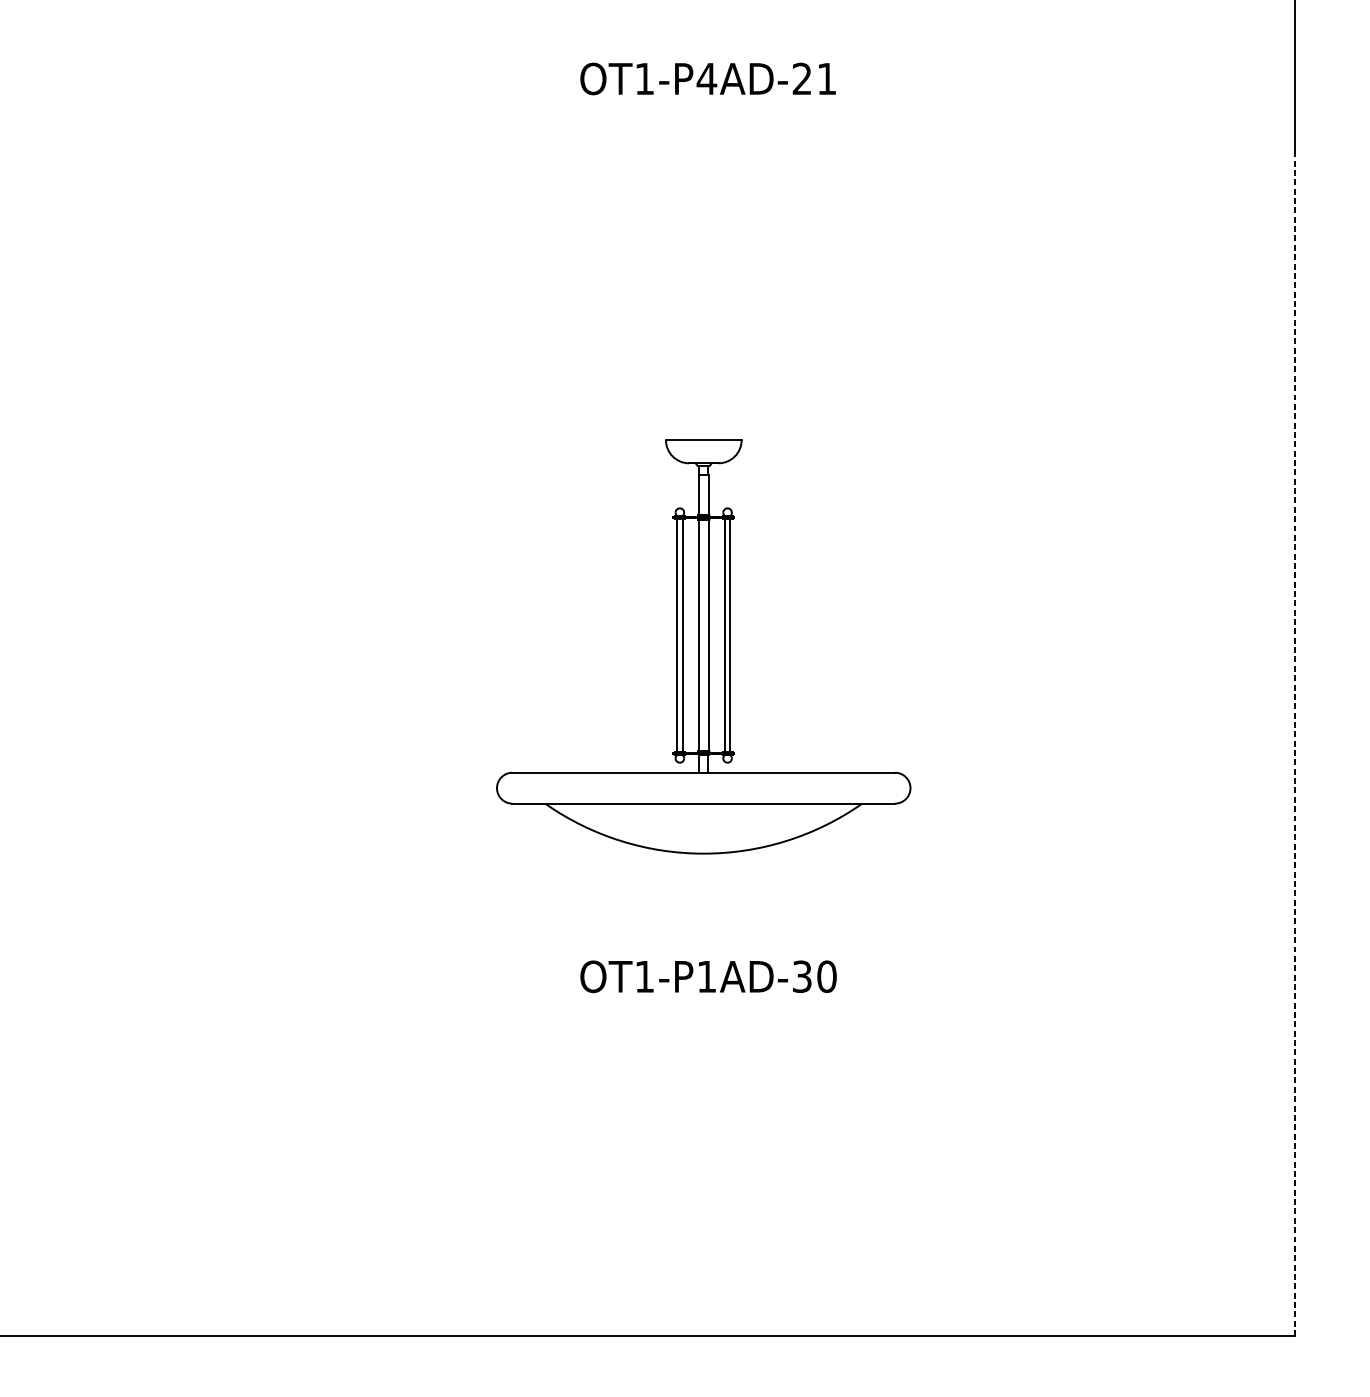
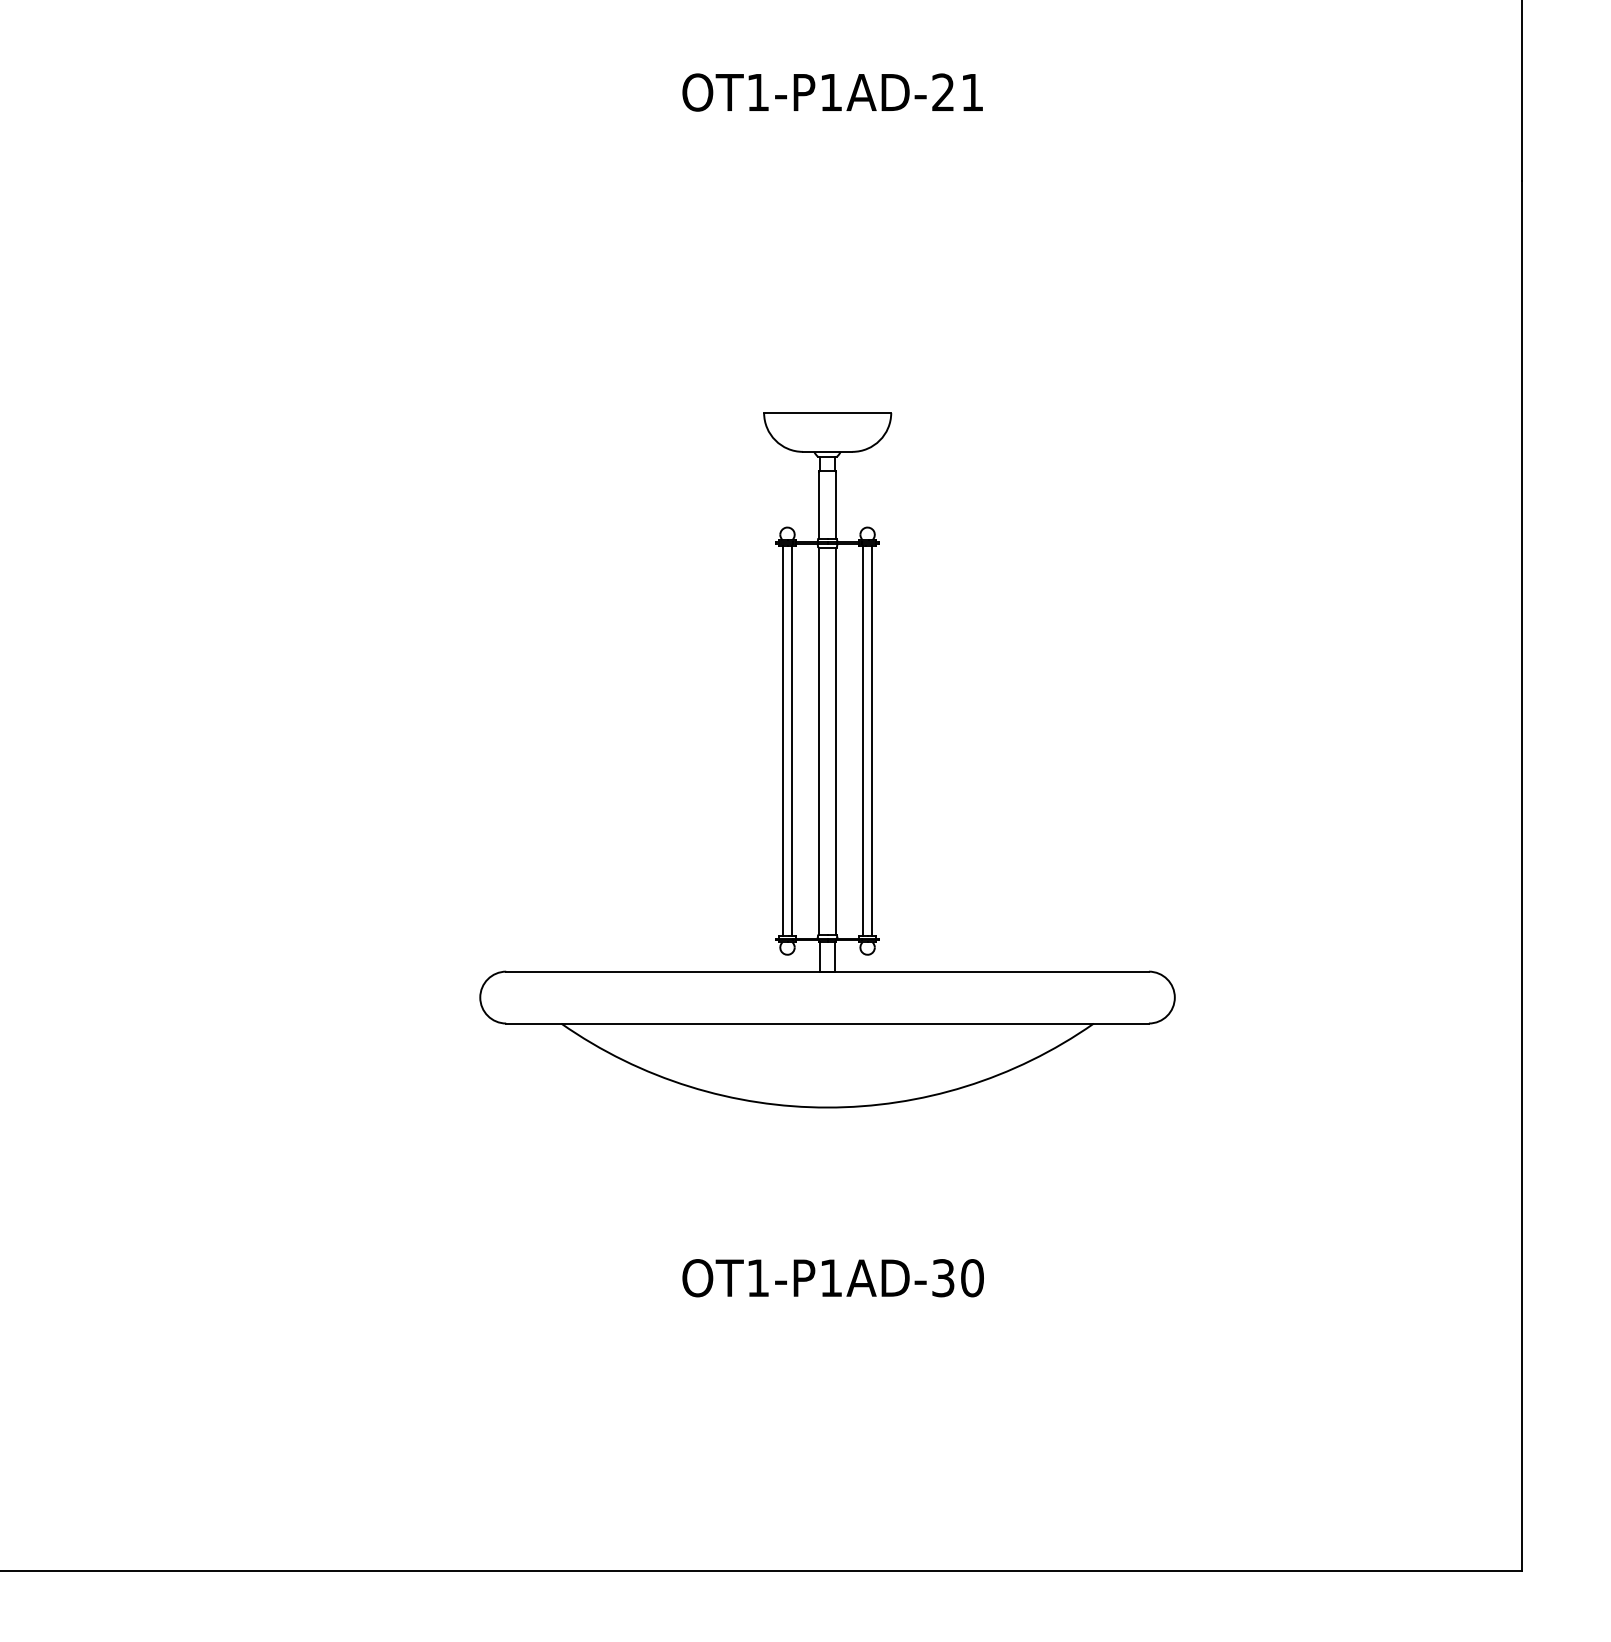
text: (707, 78) -> (831, 92), OT1-P4AD-21 -> OT1-P1AD-21
part: (703, 647) -> (827, 760), size x1.43
line: (1294, 745) -> (1522, 876), dashed -> solid
text: (707, 977) -> (832, 1278), moved

